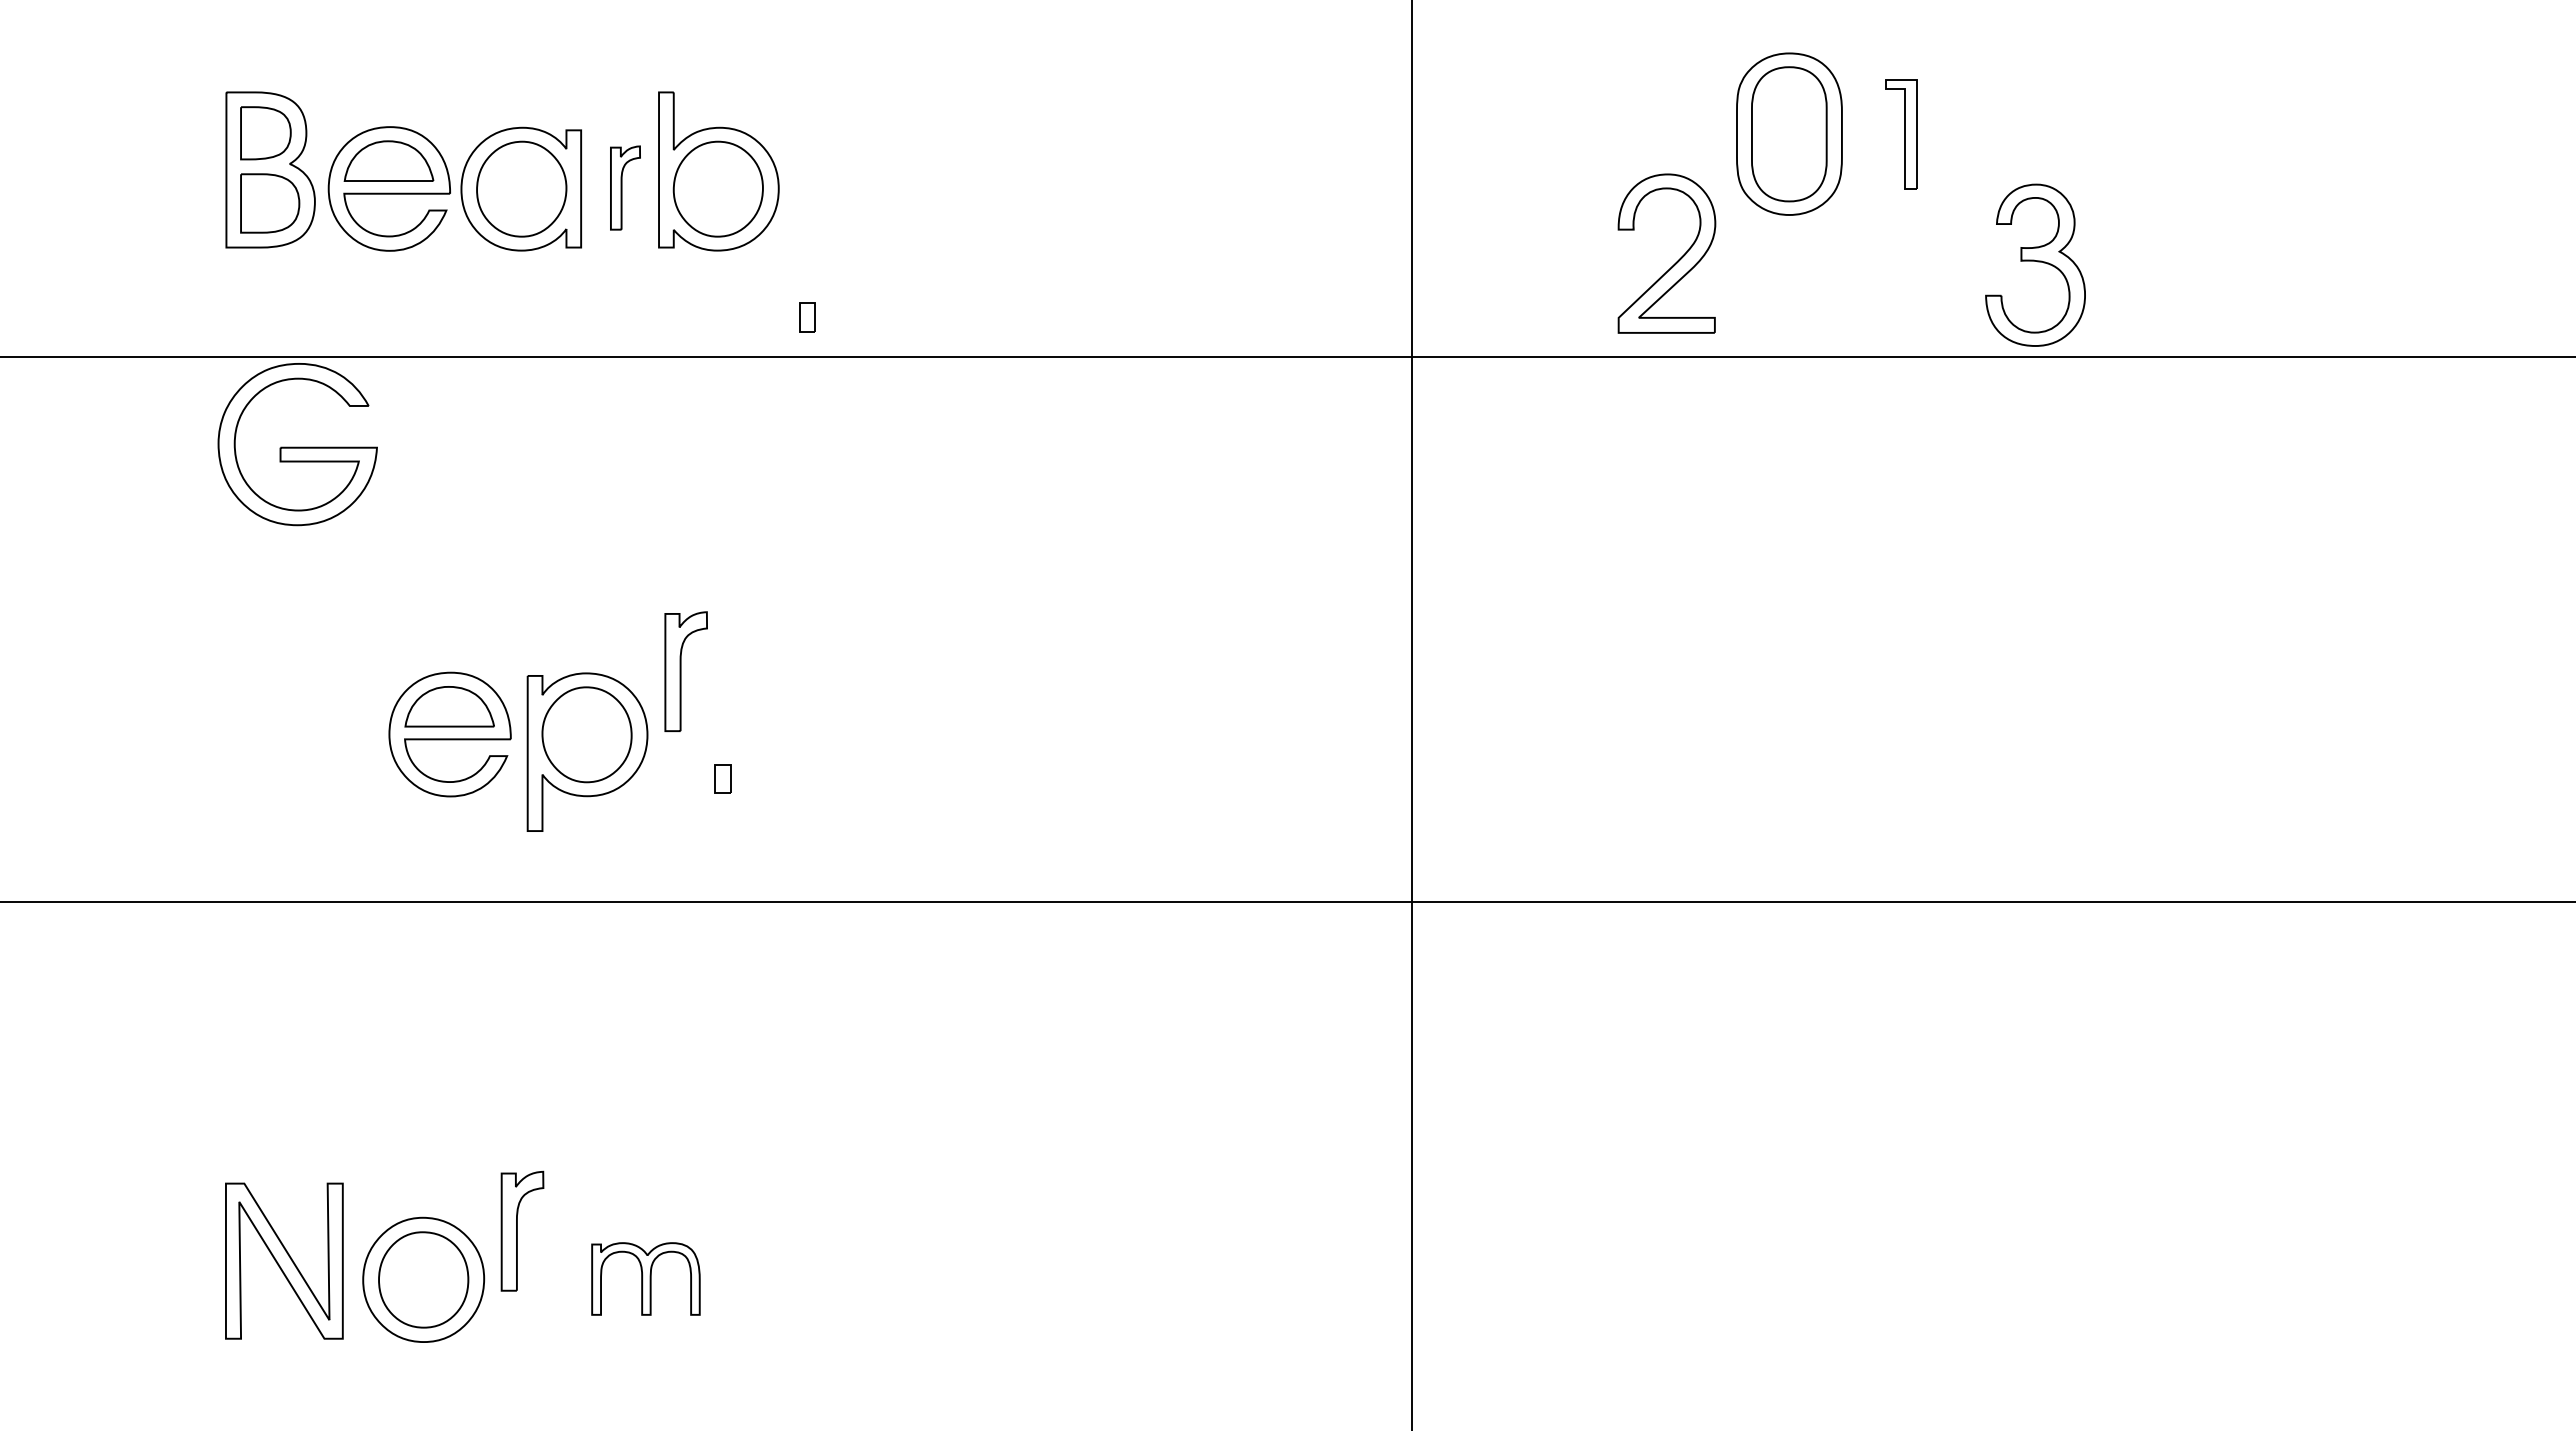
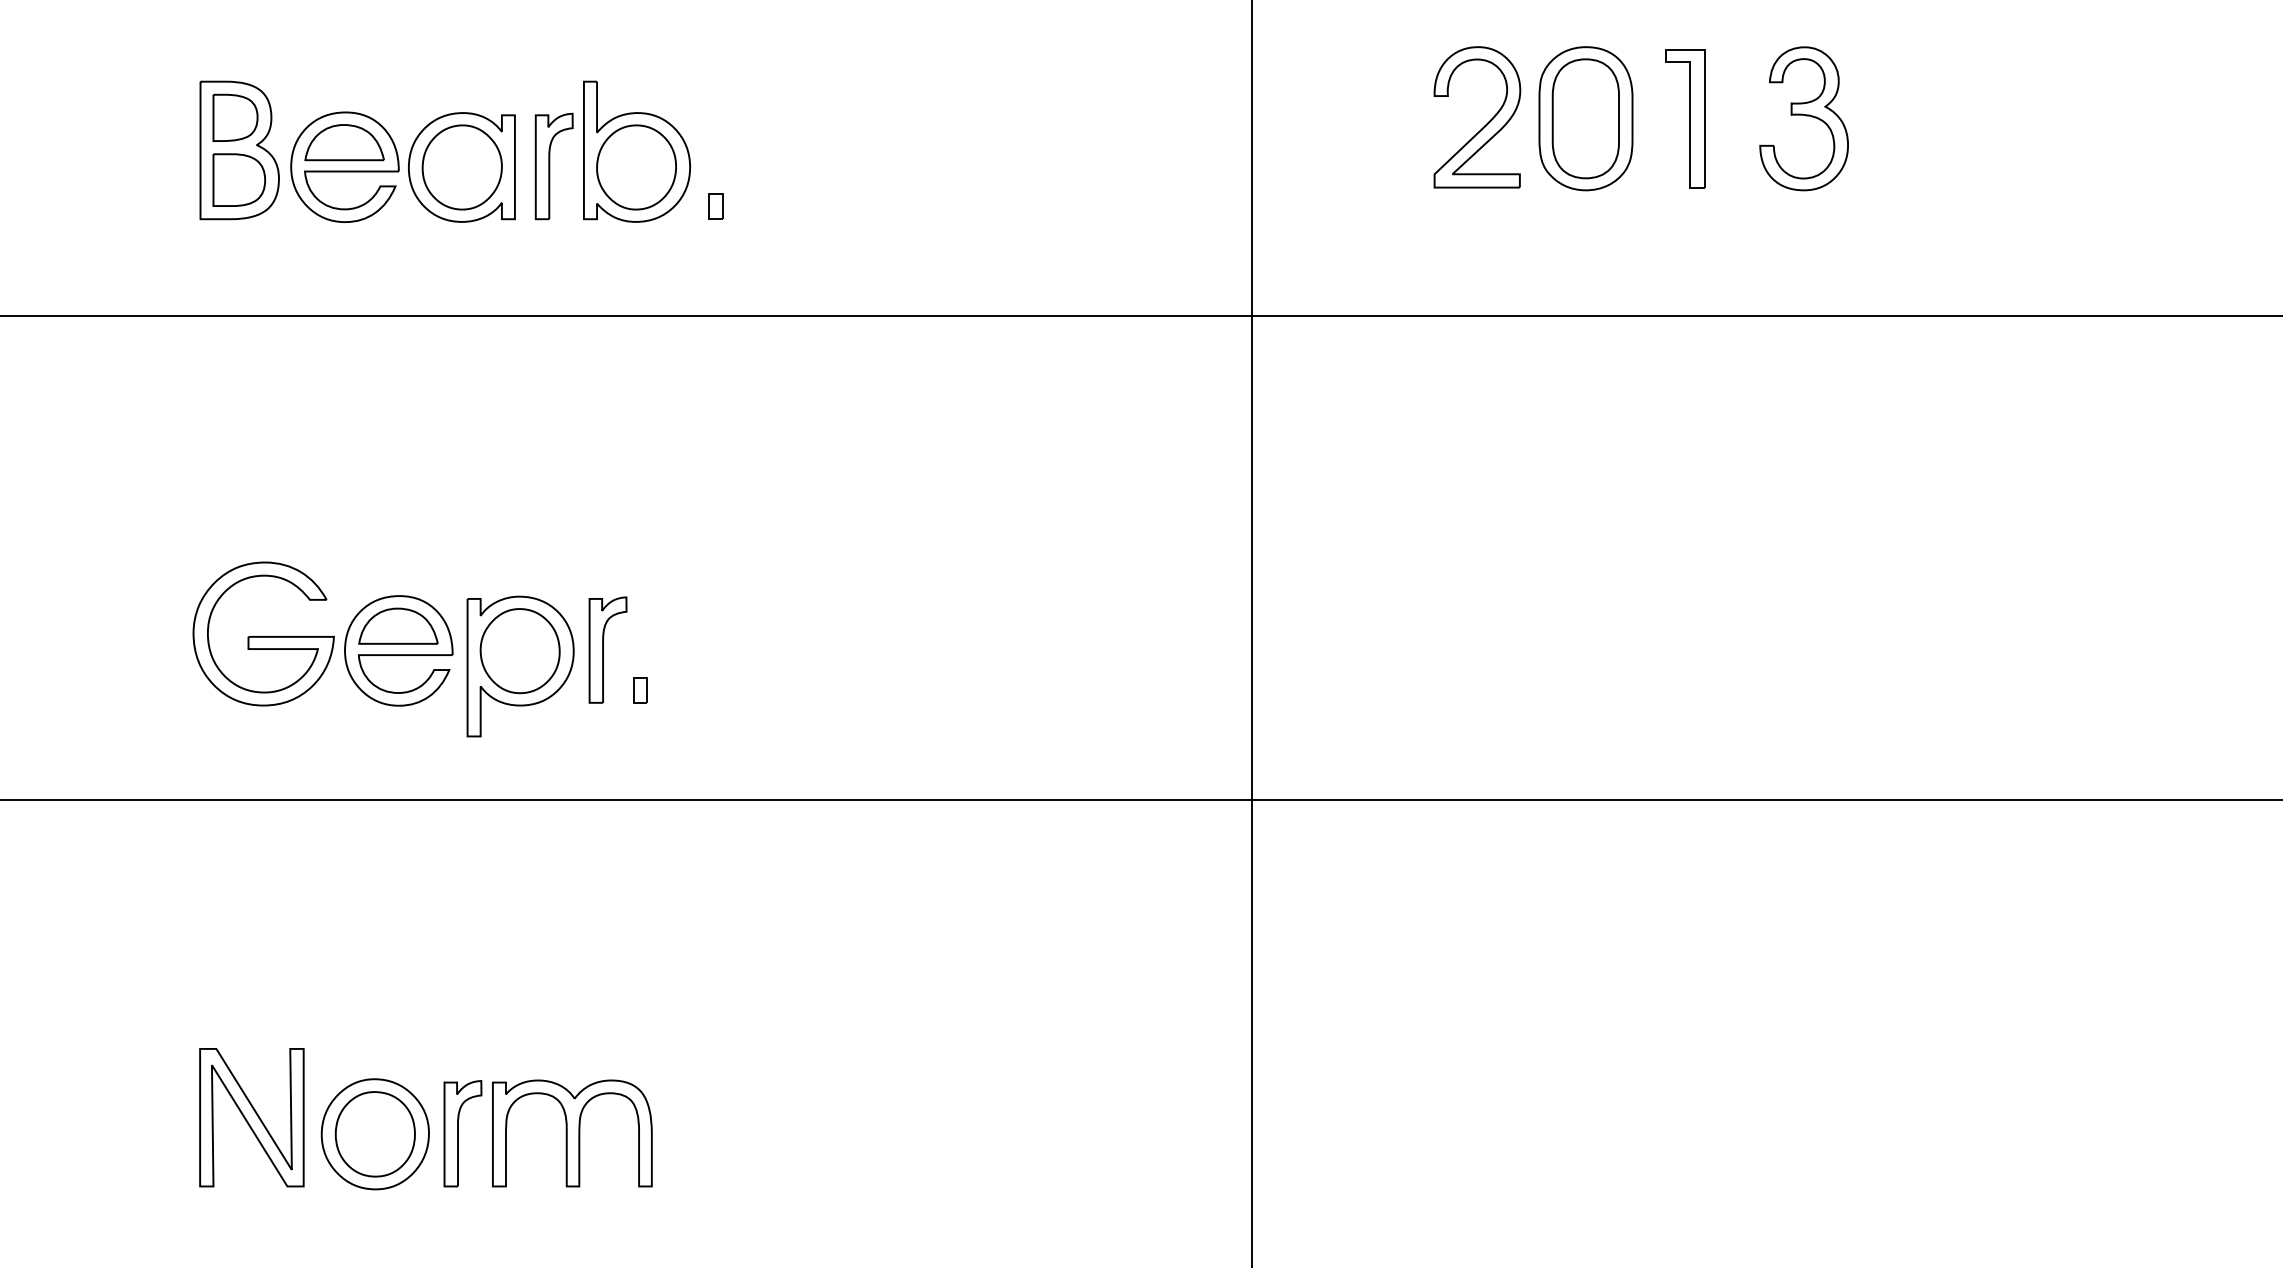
part: (1901, 134) -> (1685, 119), size x1.43
part: (625, 187) -> (554, 165), size x1.43
part: (1675, 262) -> (1484, 125), moved
part: (2035, 264) -> (1804, 118), moved
part: (807, 317) -> (715, 206), moved
part: (297, 444) -> (263, 634), moved
part: (685, 671) -> (607, 649), moved
part: (522, 1230) -> (462, 1133), moved
part: (645, 1278) -> (571, 1133), size x1.67

